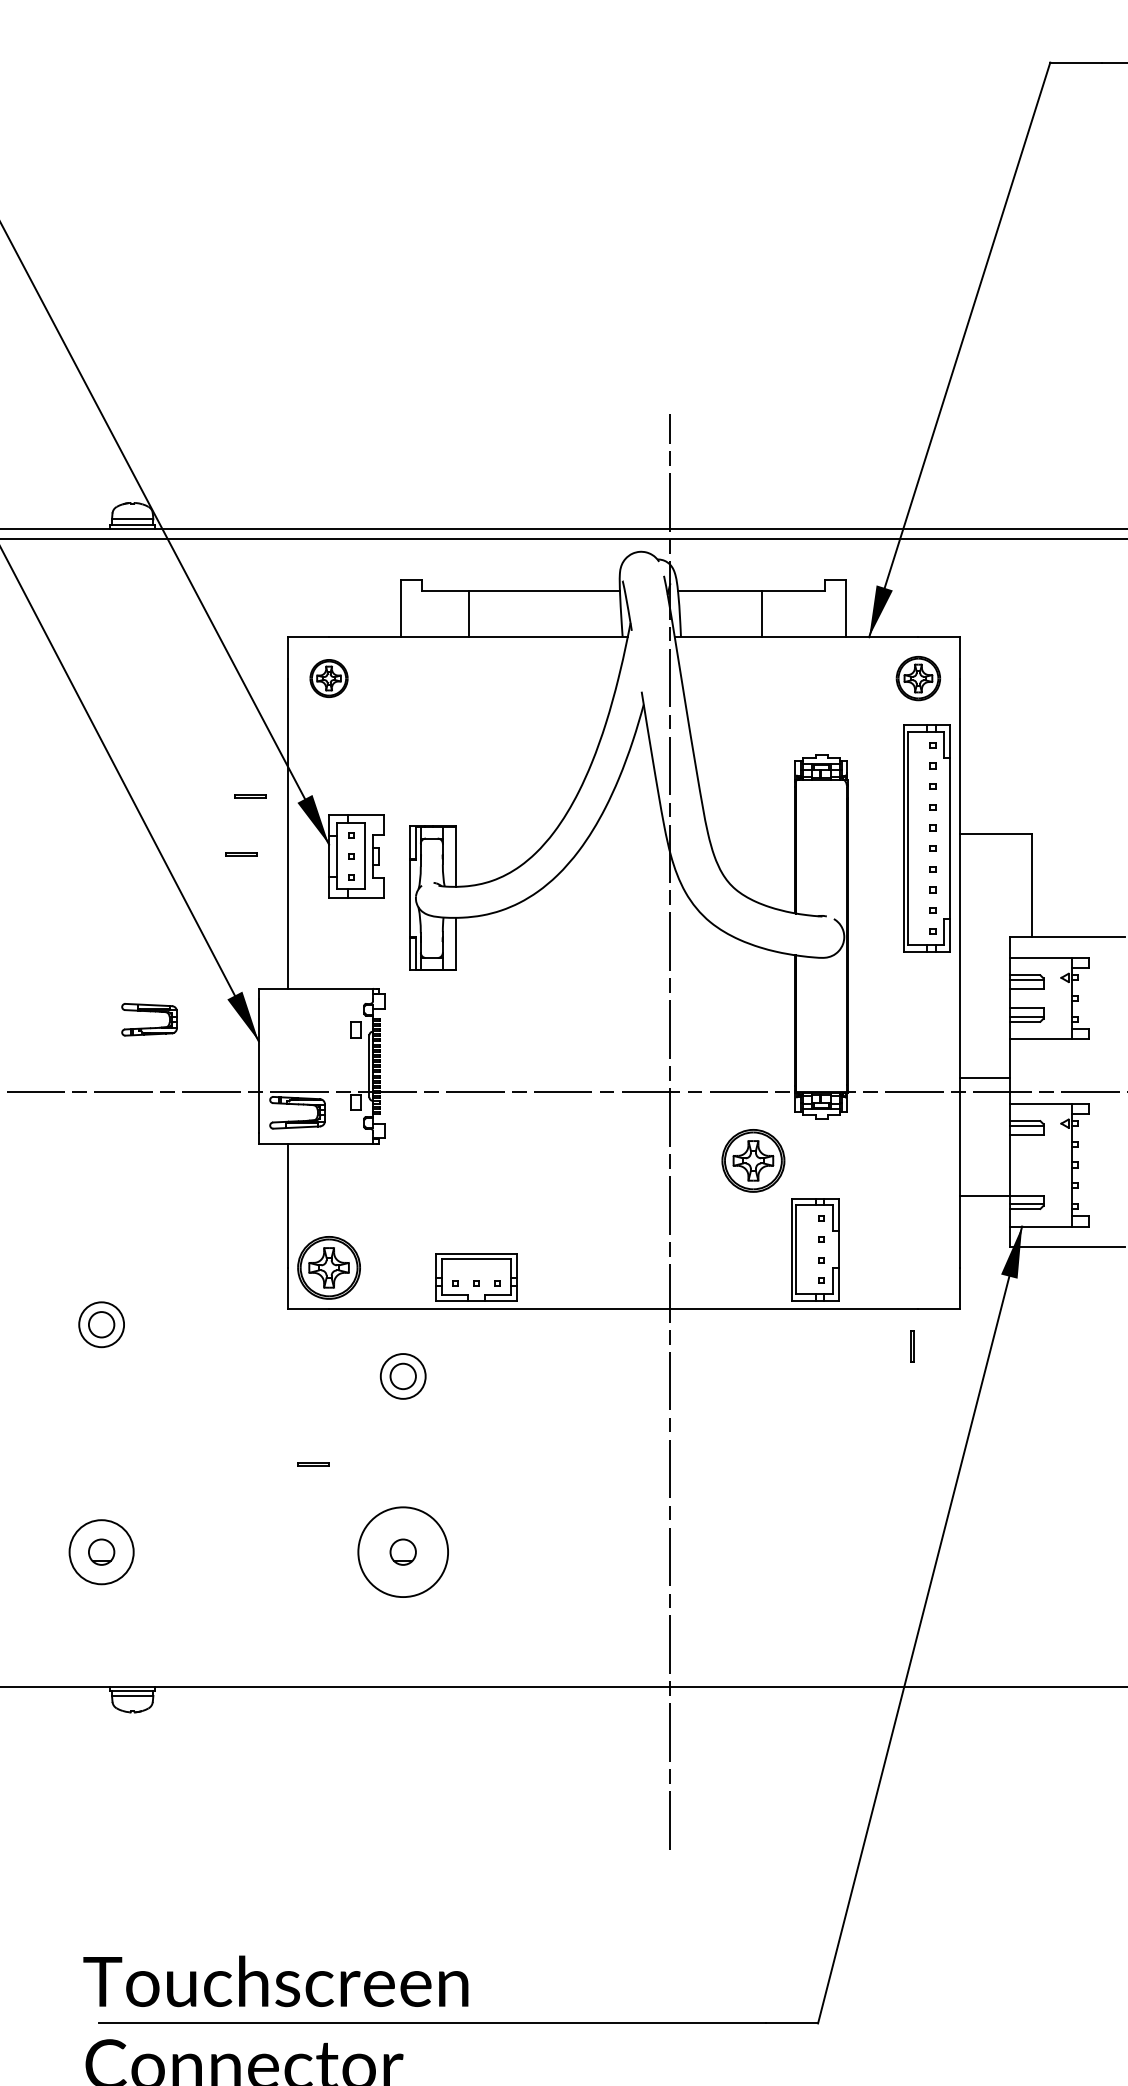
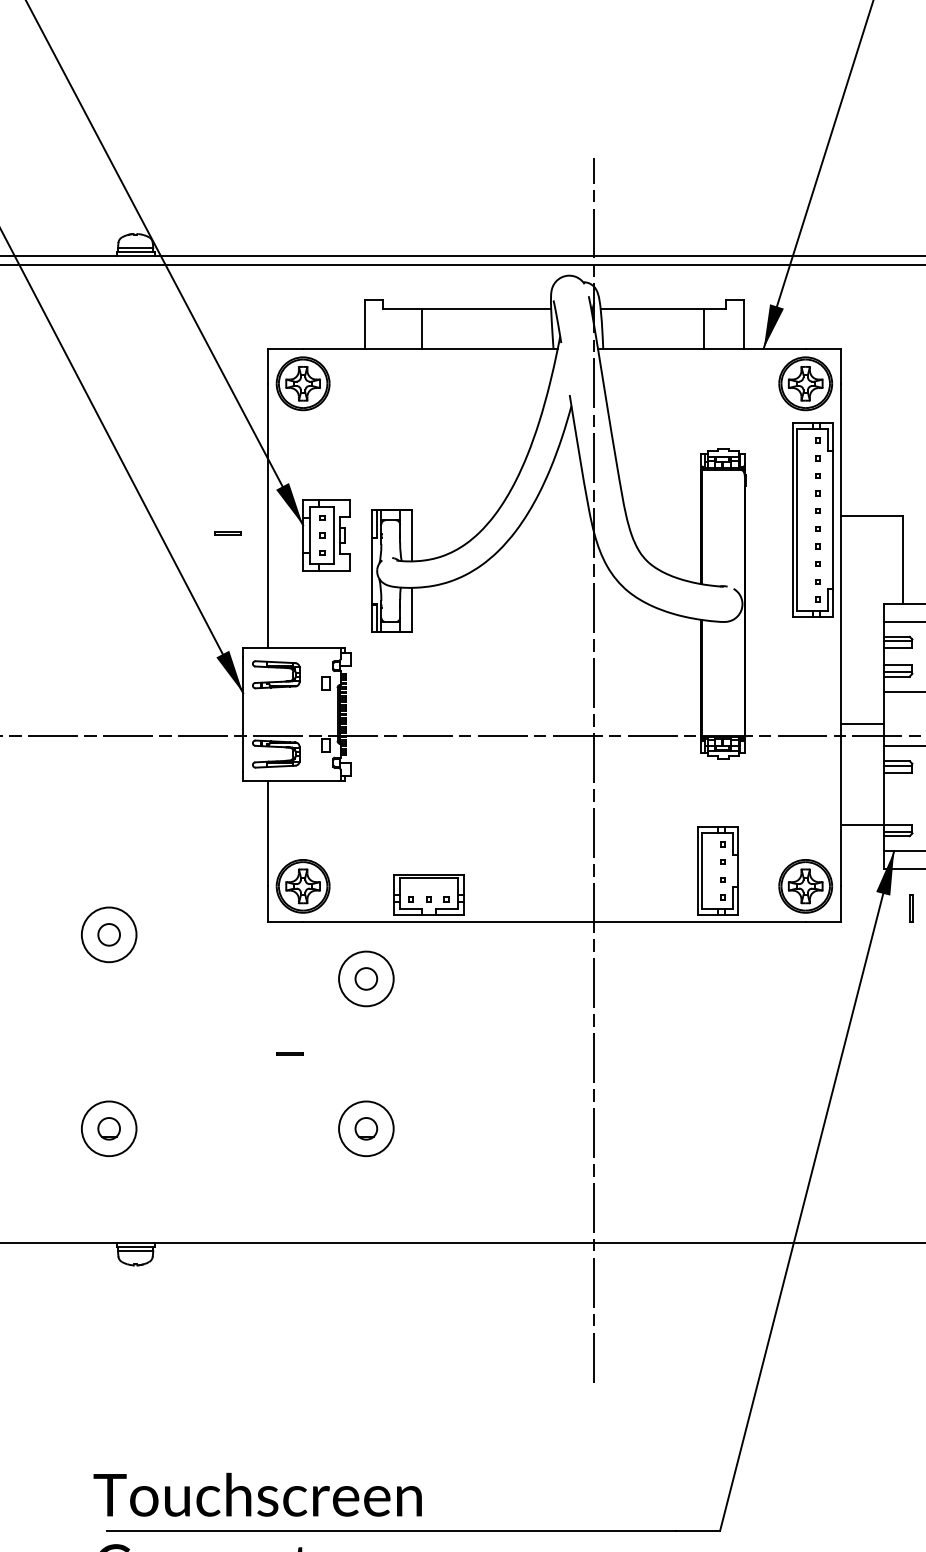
line: (762, 613) -> (704, 328), moved
part: (328, 678) -> (302, 383), size x1.67
part: (918, 678) -> (805, 383), size x1.43
line: (250, 795) -> (236, 483), removed
part: (149, 1012) -> (276, 668), moved
part: (753, 1160) -> (805, 886), moved
circle: (101, 1324) -> (109, 934), size x1.43
line: (911, 1346) -> (910, 908), moved
circle: (403, 1376) -> (366, 978), size x1.43
circle: (403, 1552) -> (366, 1129), size x0.71

